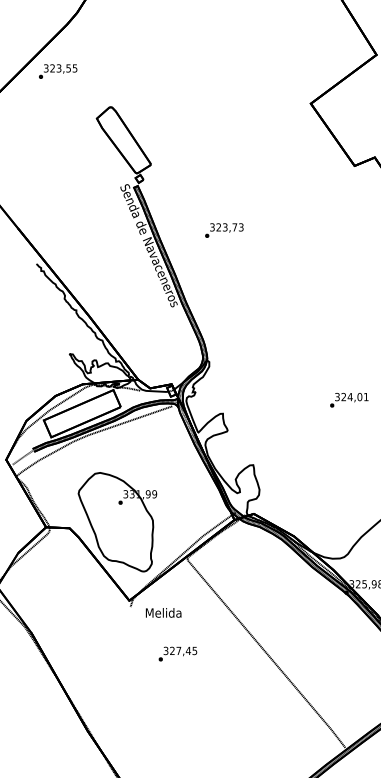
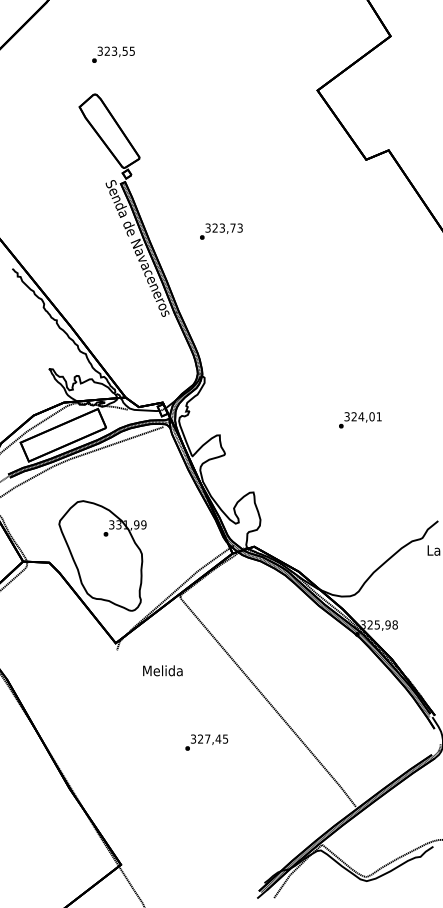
text: (58, 71) -> (113, 54), moved
text: (163, 612) -> (162, 670), moved
text: (177, 653) -> (206, 742), moved

